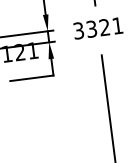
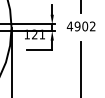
text: (96, 28) -> (80, 26), 3321 -> 4902

